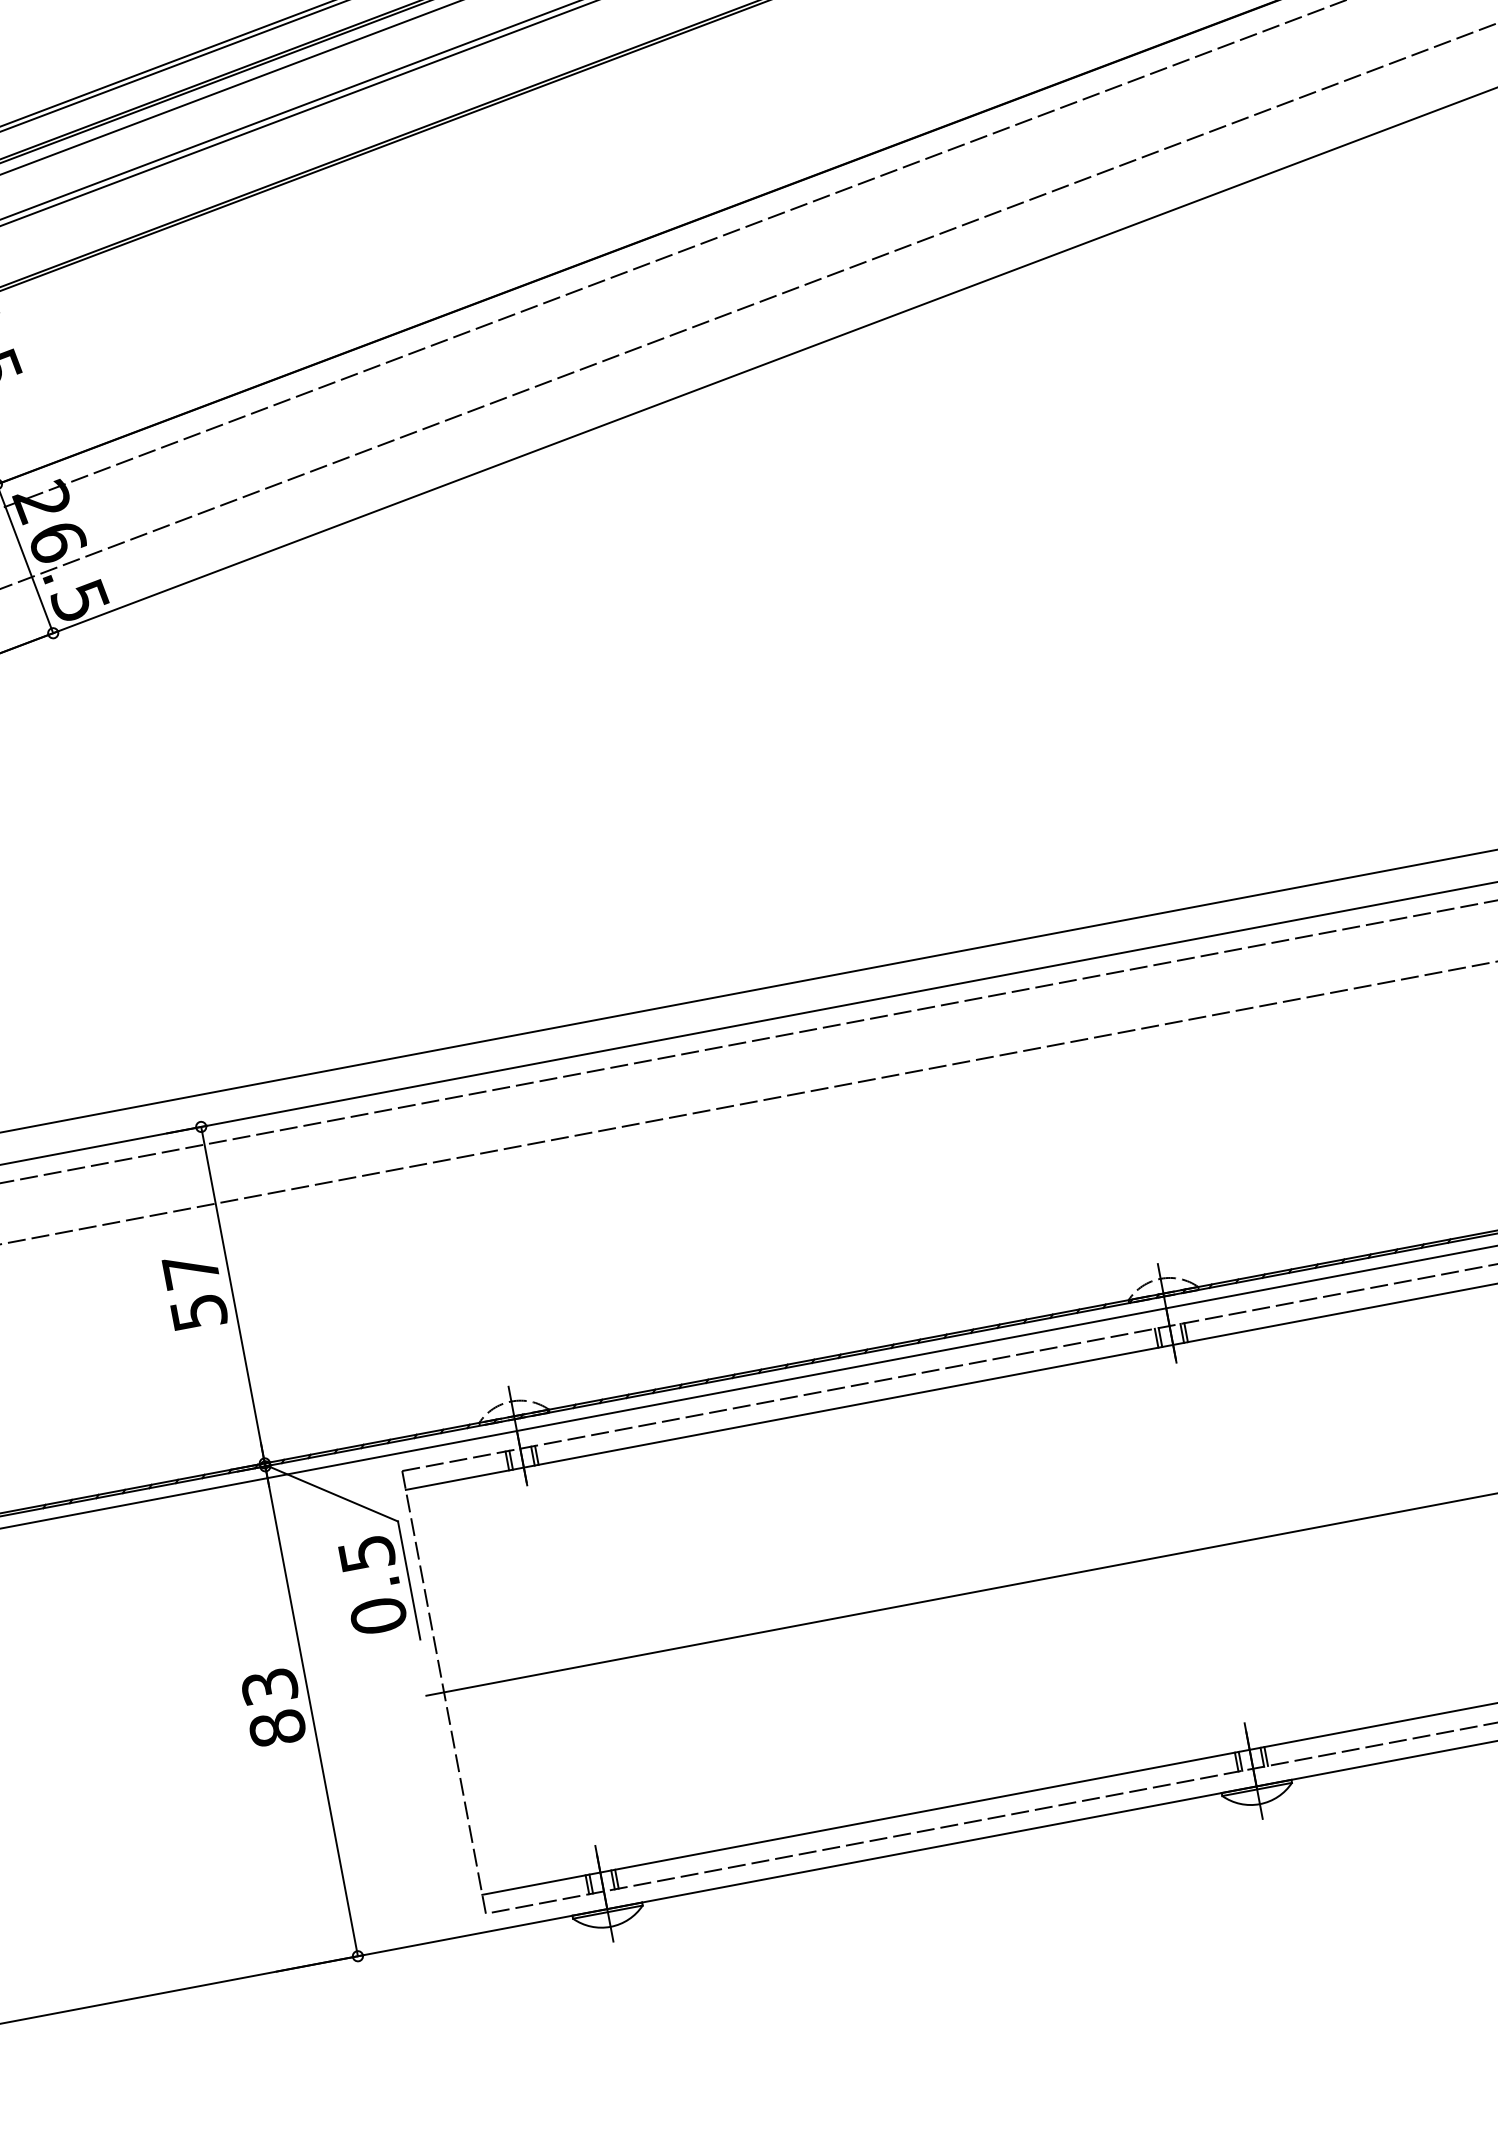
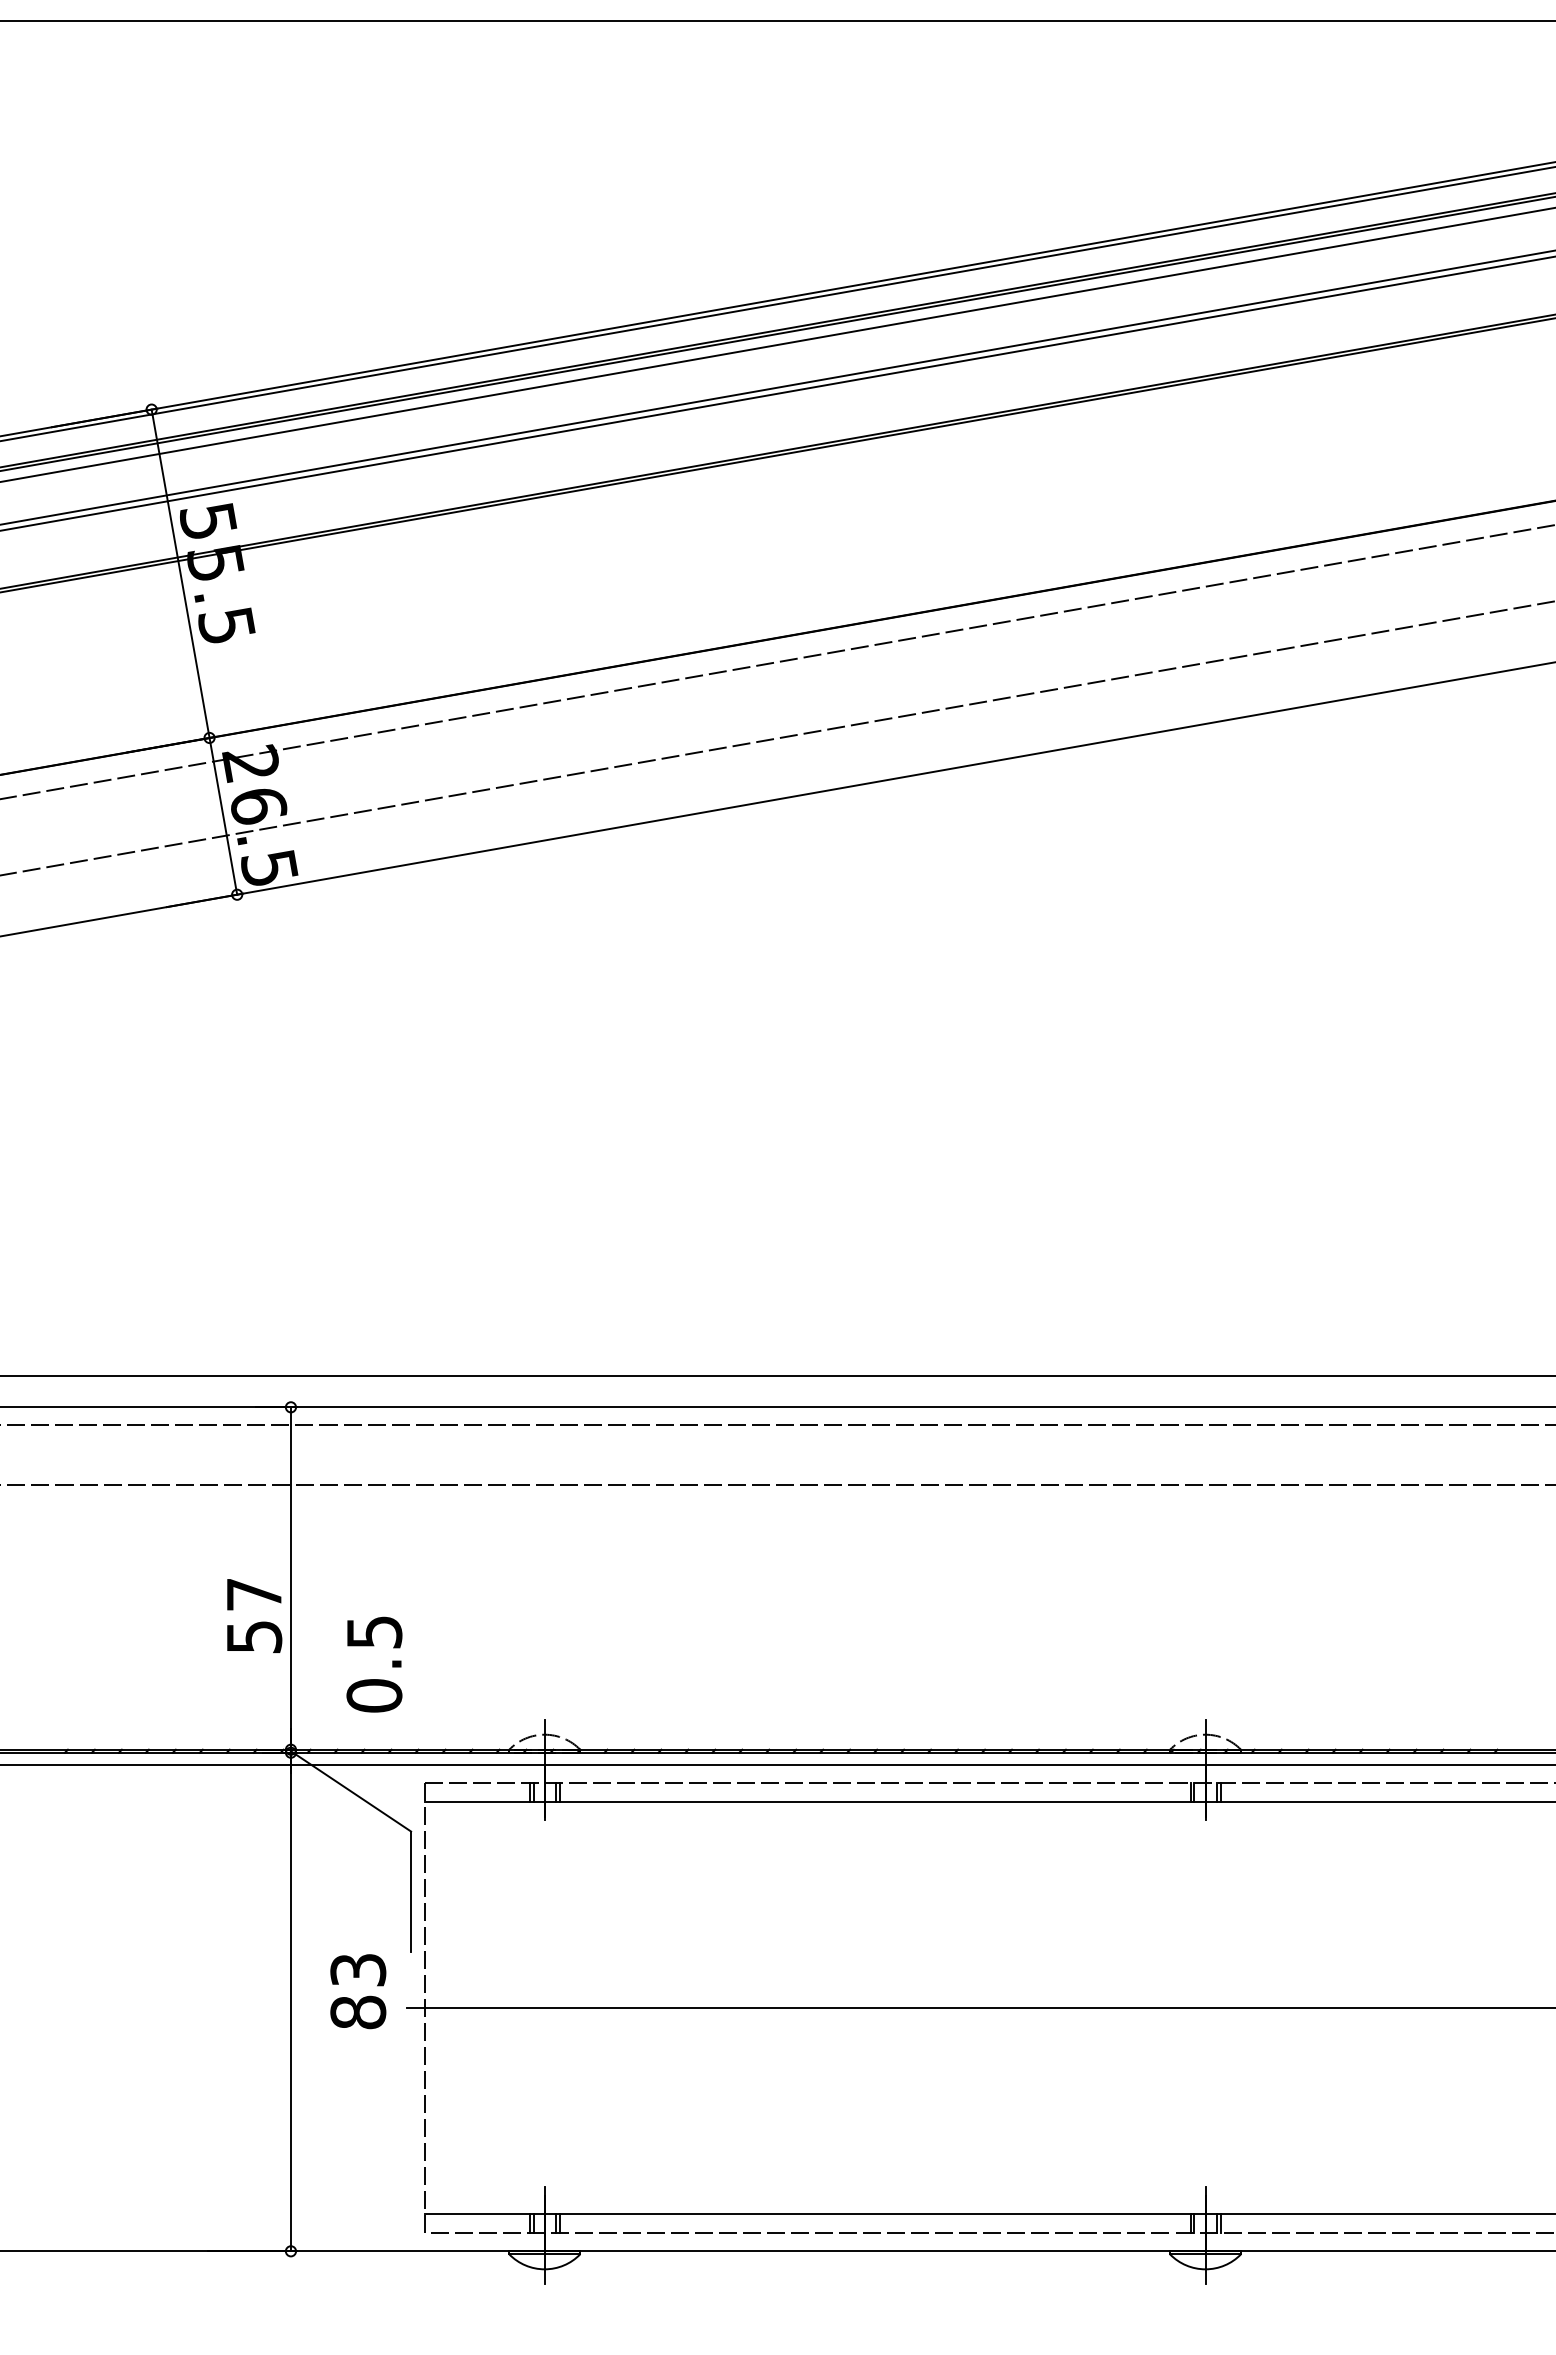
text: (195, 1291) -> (254, 1615), moved
text: (372, 1585) -> (374, 1664), moved
text: (273, 1707) -> (358, 1991), moved

